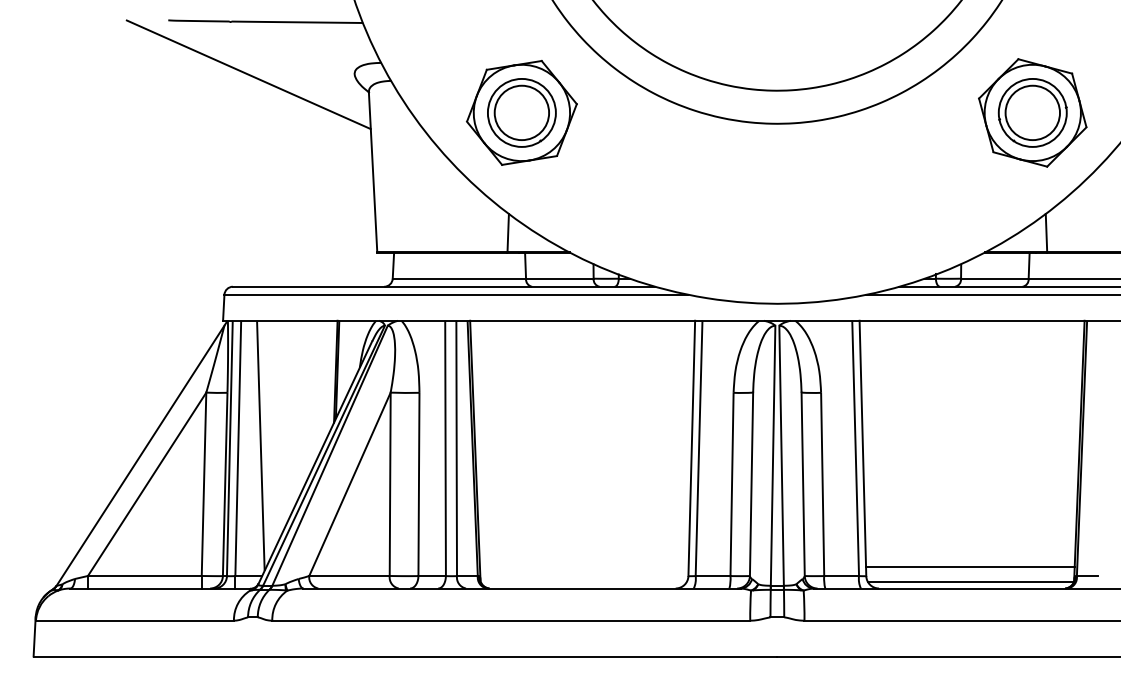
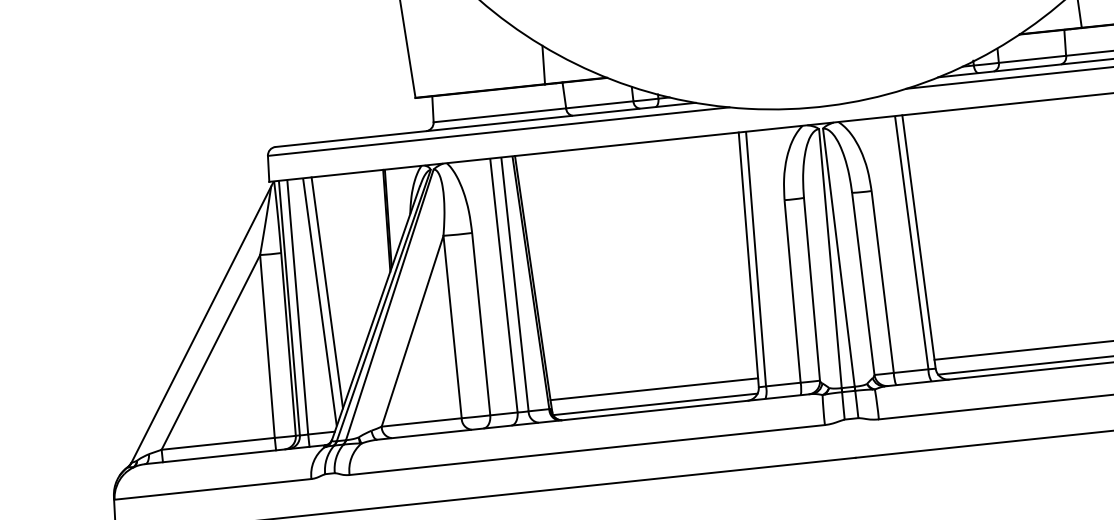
line: (268, 436) -> (326, 292), added
line: (583, 567) -> (653, 389), added
line: (583, 582) -> (655, 404), added

